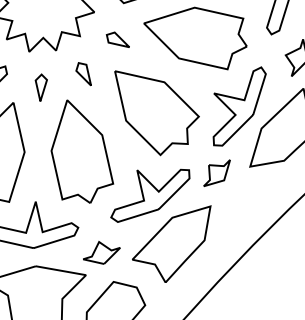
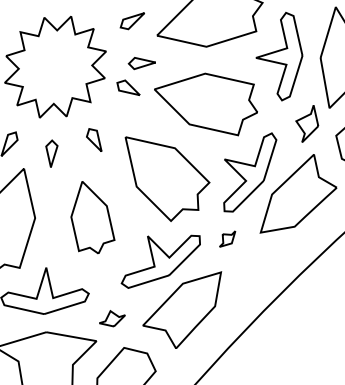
part: (117, 39) -> (128, 87), moved
part: (81, 151) -> (92, 217), size x0.7
part: (216, 172) -> (227, 238), size x0.6
part: (101, 252) -> (112, 318), size x0.7

